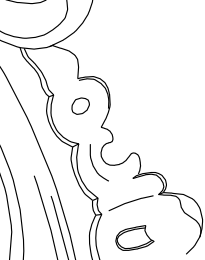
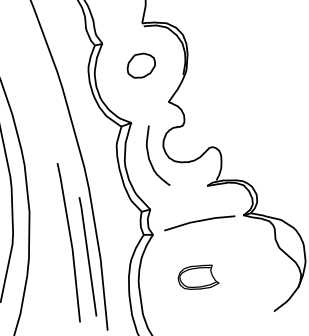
part: (134, 237) -> (198, 276), size x0.7

